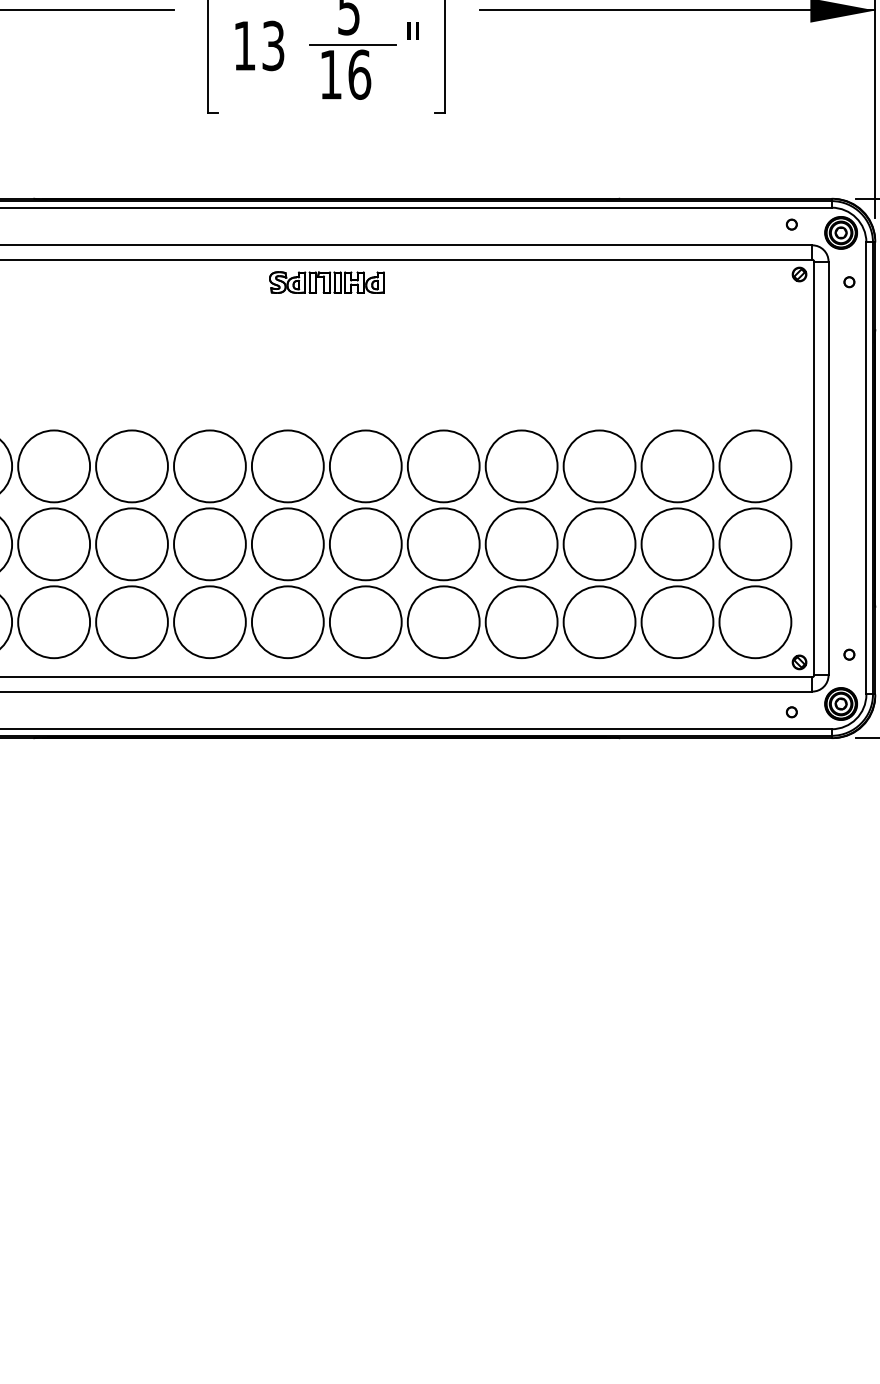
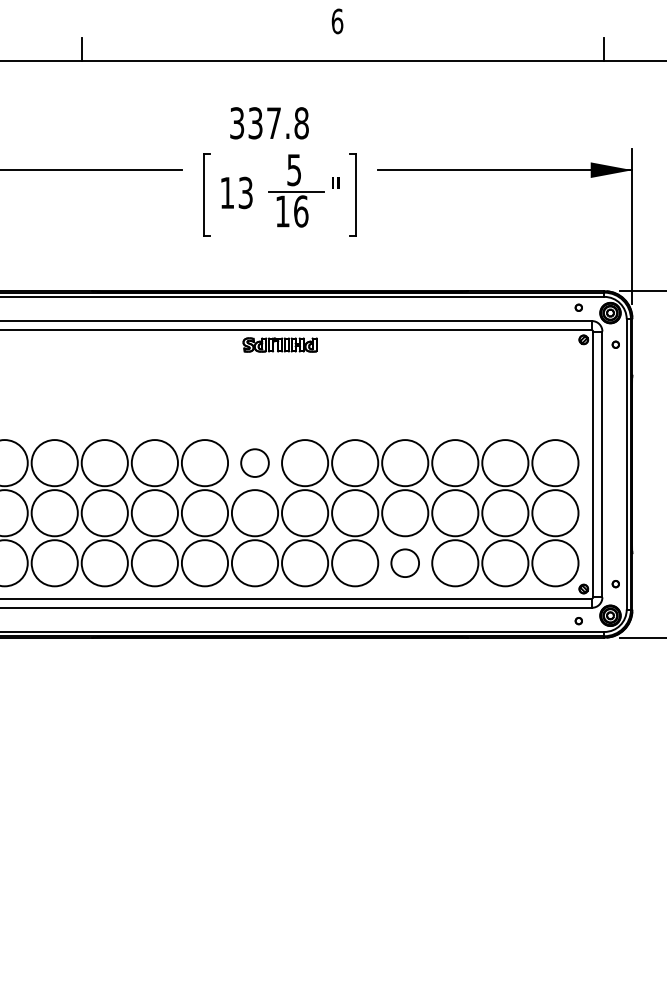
circle: (287, 466) -> (254, 463), size x0.6
circle: (522, 622) -> (405, 563), size x0.6

